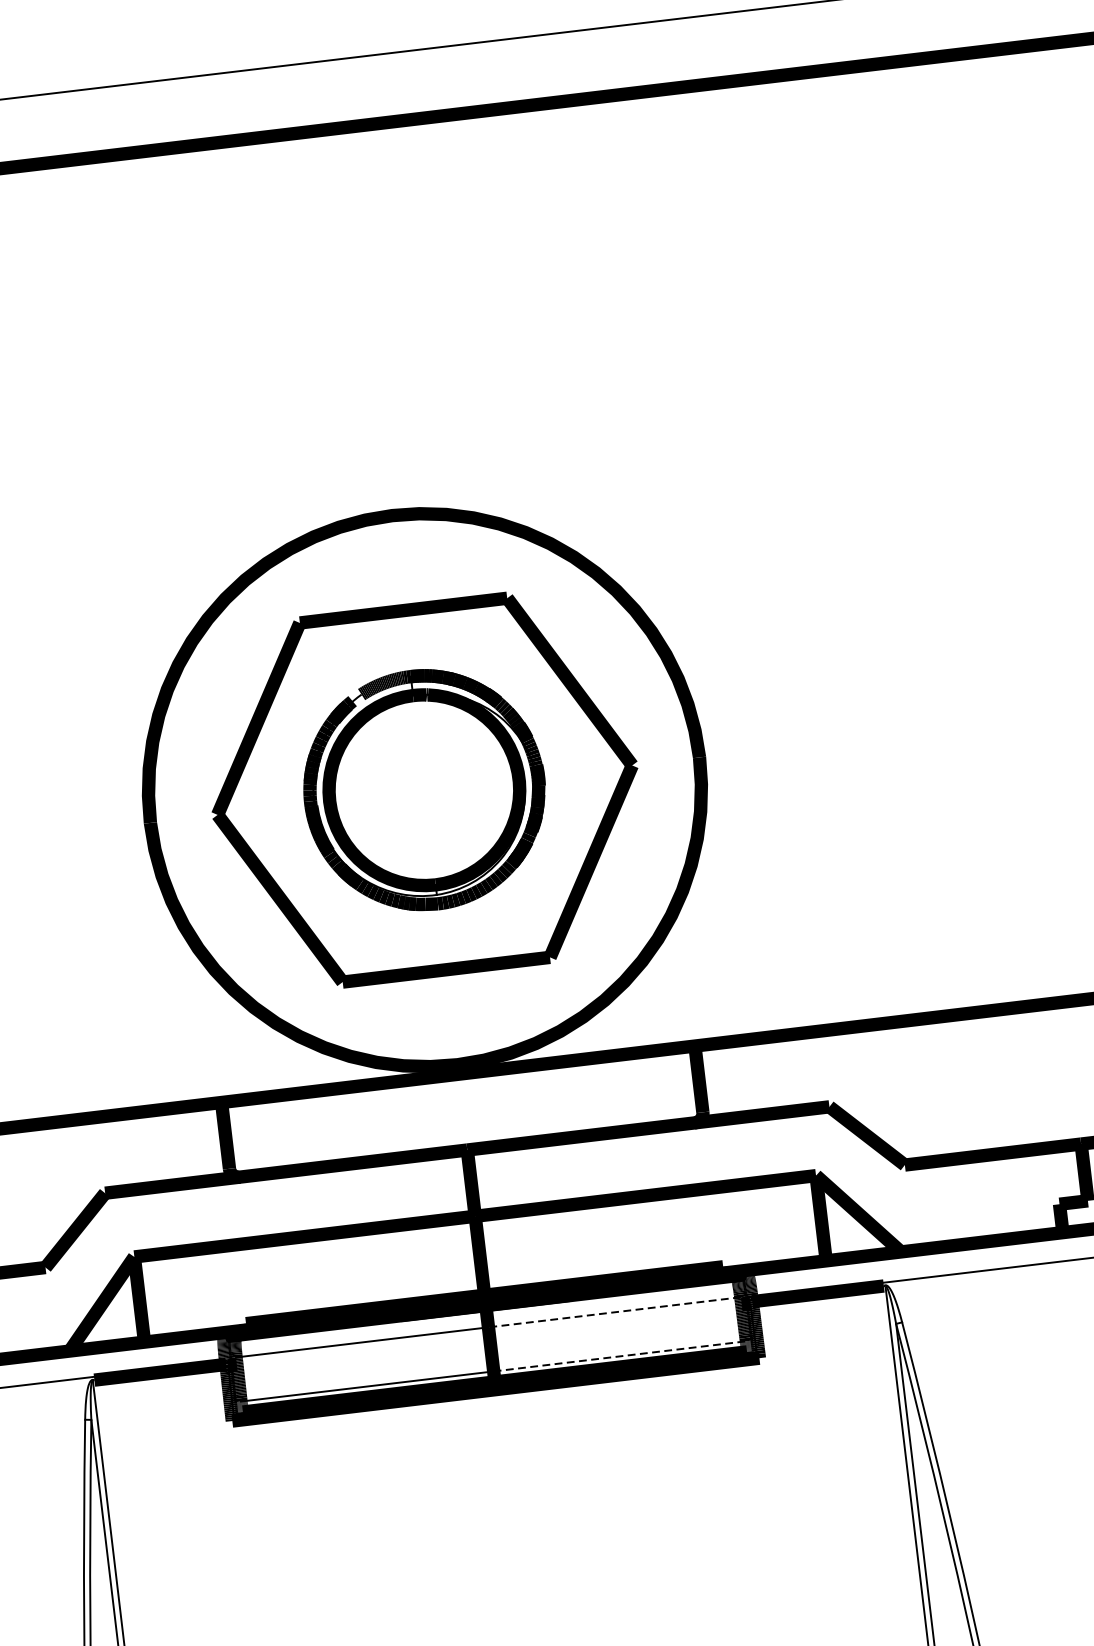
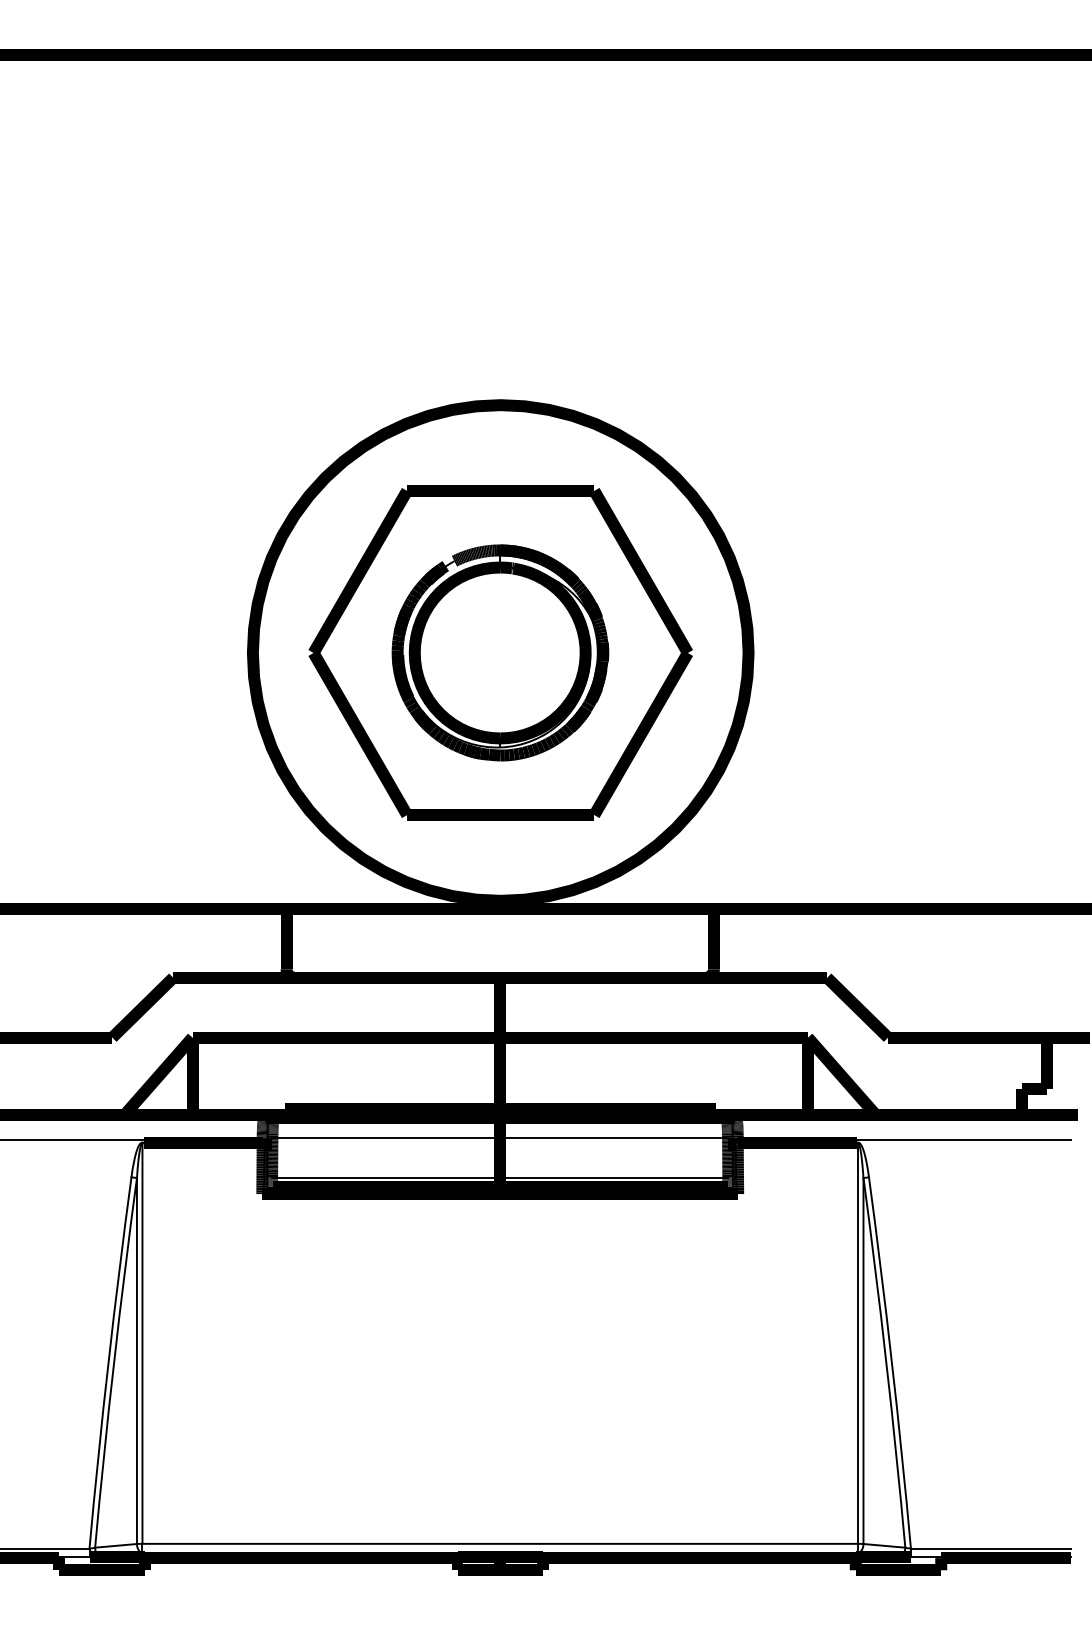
line: (614, 1311) -> (614, 1137), dashed -> solid
line: (620, 1356) -> (614, 1177), dashed -> solid

